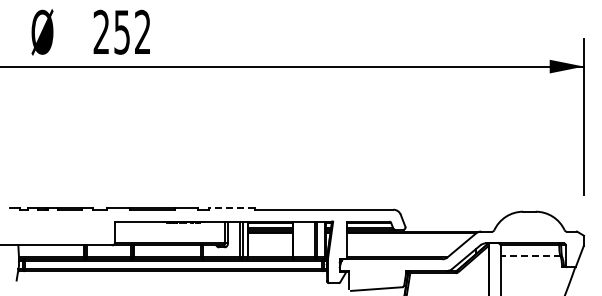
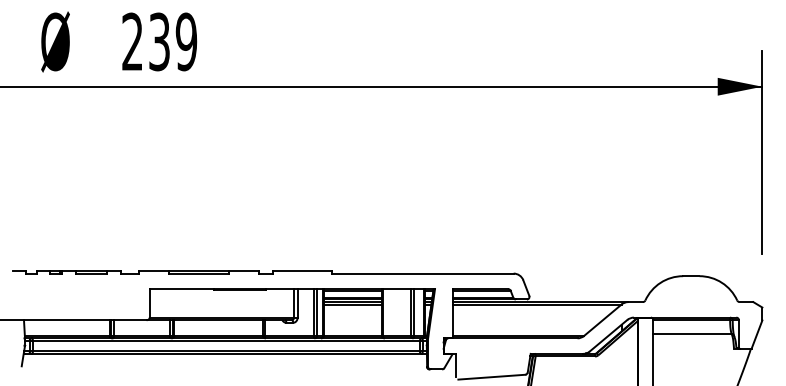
text: (132, 31) -> (173, 40), 252 -> 239
line: (231, 207) -> (302, 270), dashed -> solid
line: (530, 256) -> (692, 334), dashed -> solid

